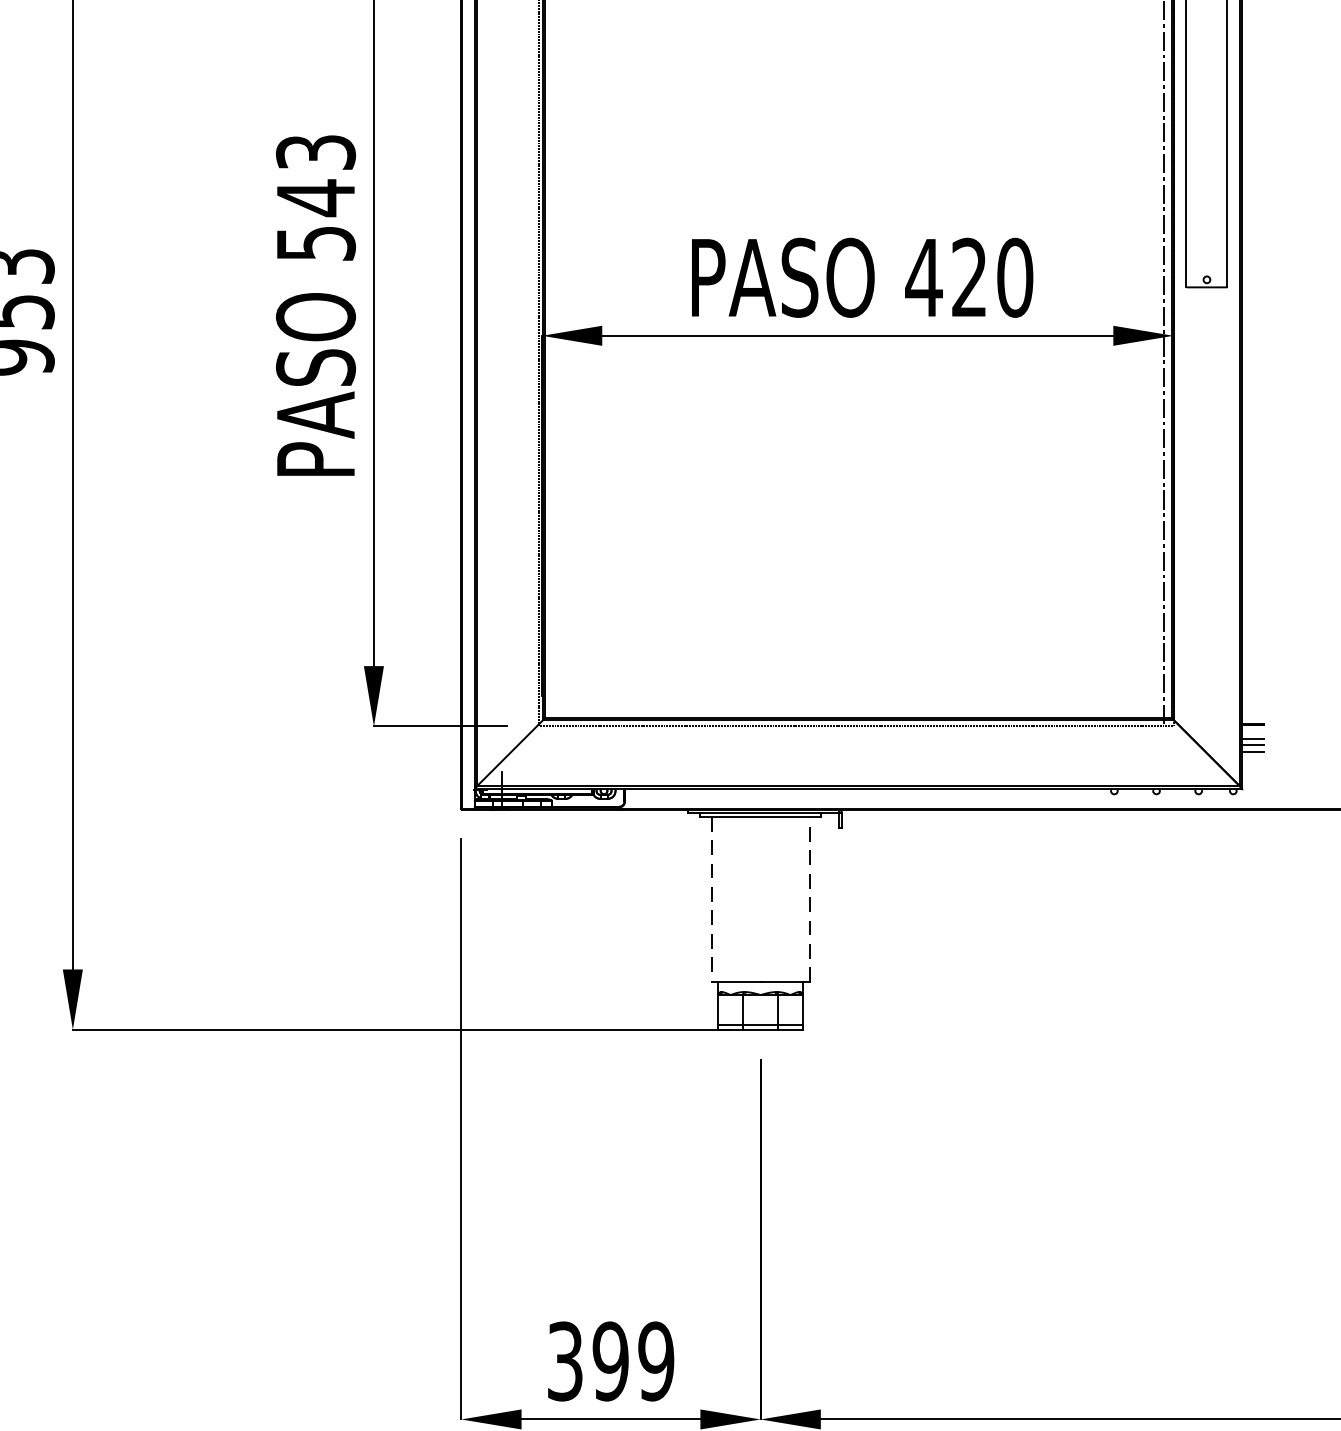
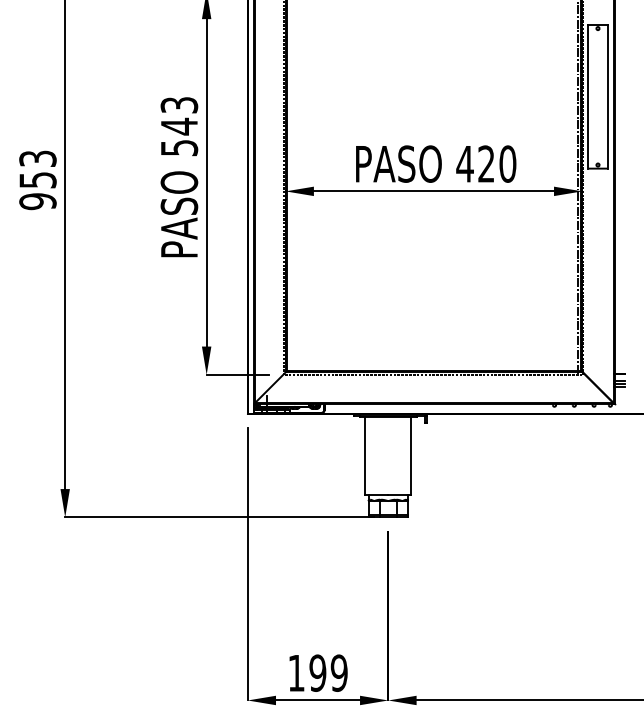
line: (712, 900) -> (365, 456), dashed -> solid
line: (809, 900) -> (411, 456), dashed -> solid
text: (565, 1359) -> (296, 672), 399 -> 199

